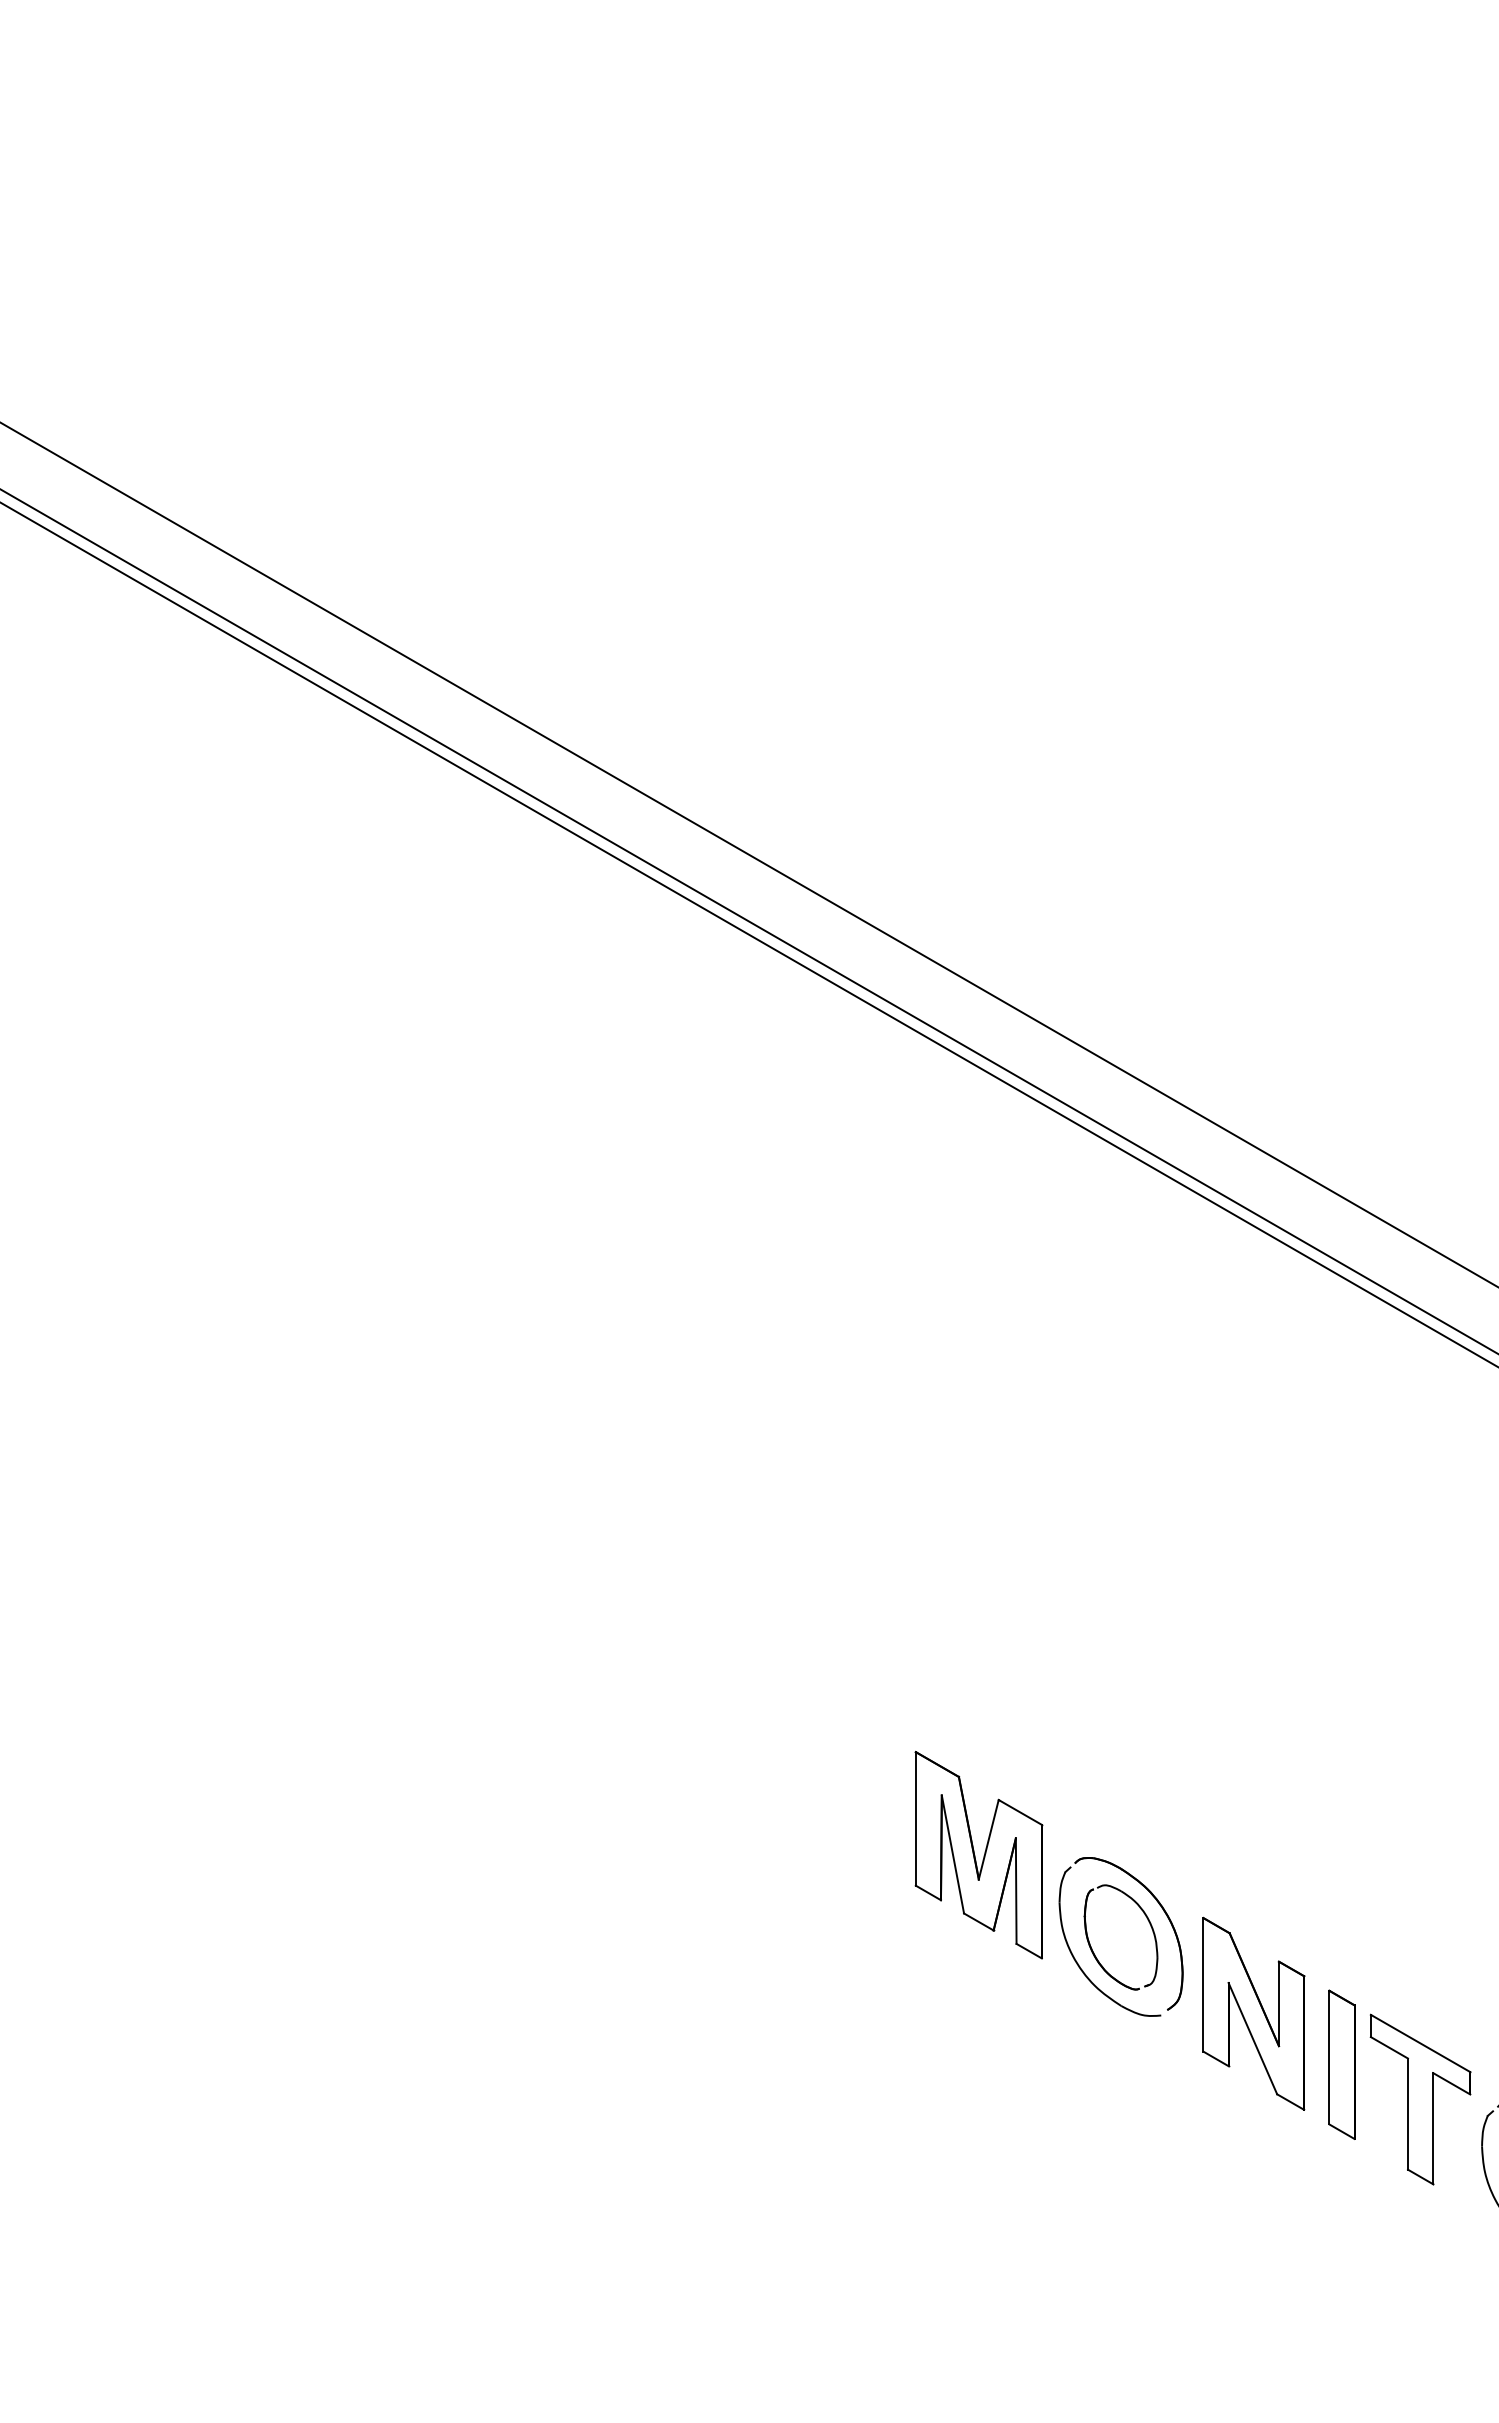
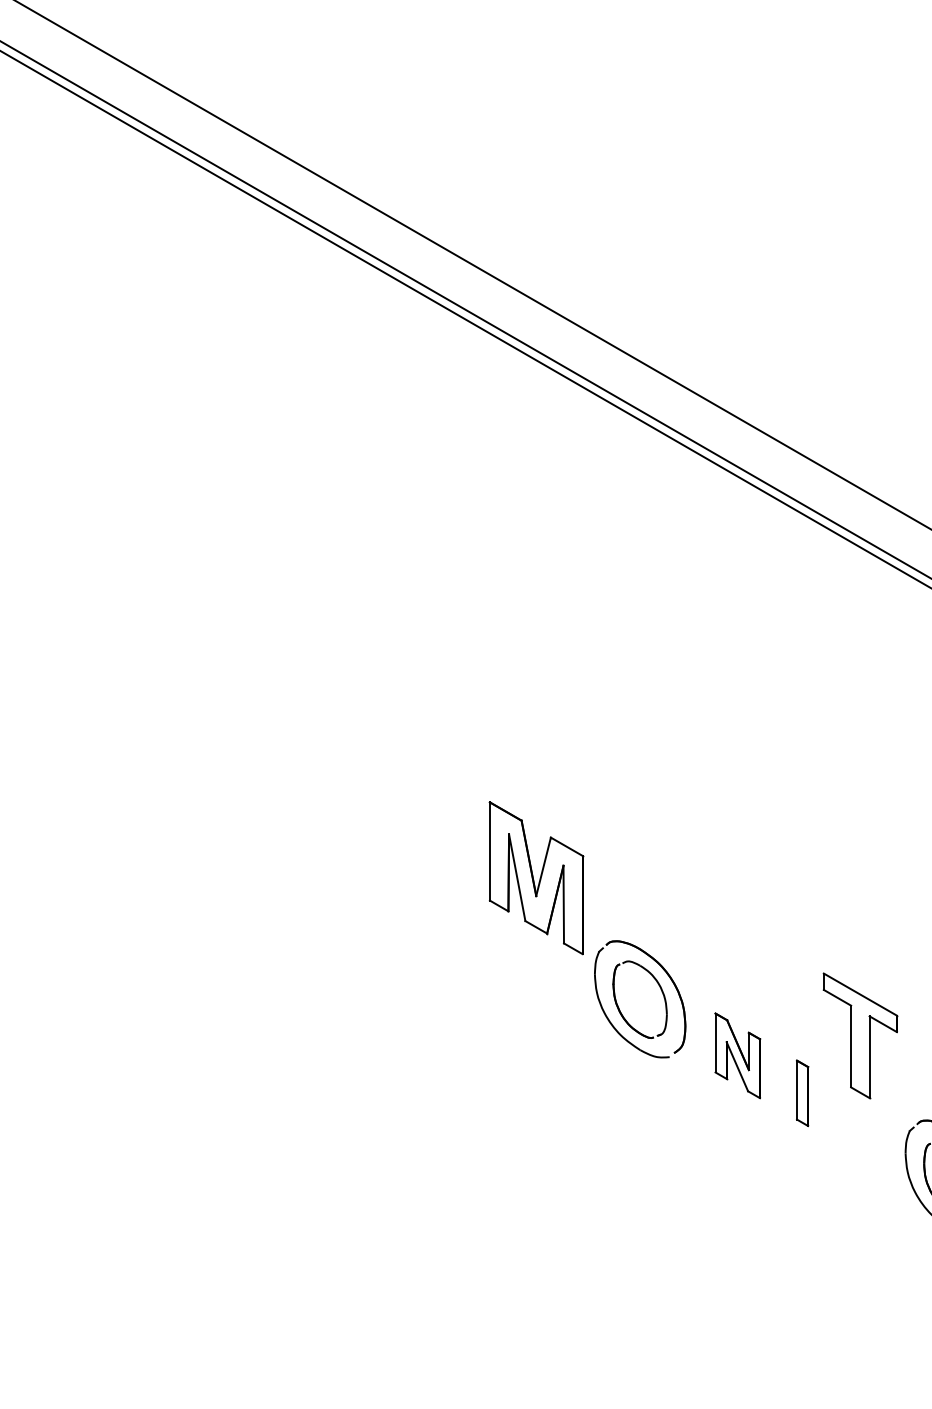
part: (978, 1855) -> (536, 878), moved
part: (1253, 2013) -> (737, 1055), size x0.6
part: (1341, 2064) -> (802, 1093), size x0.6
part: (1420, 2099) -> (860, 1035), moved

